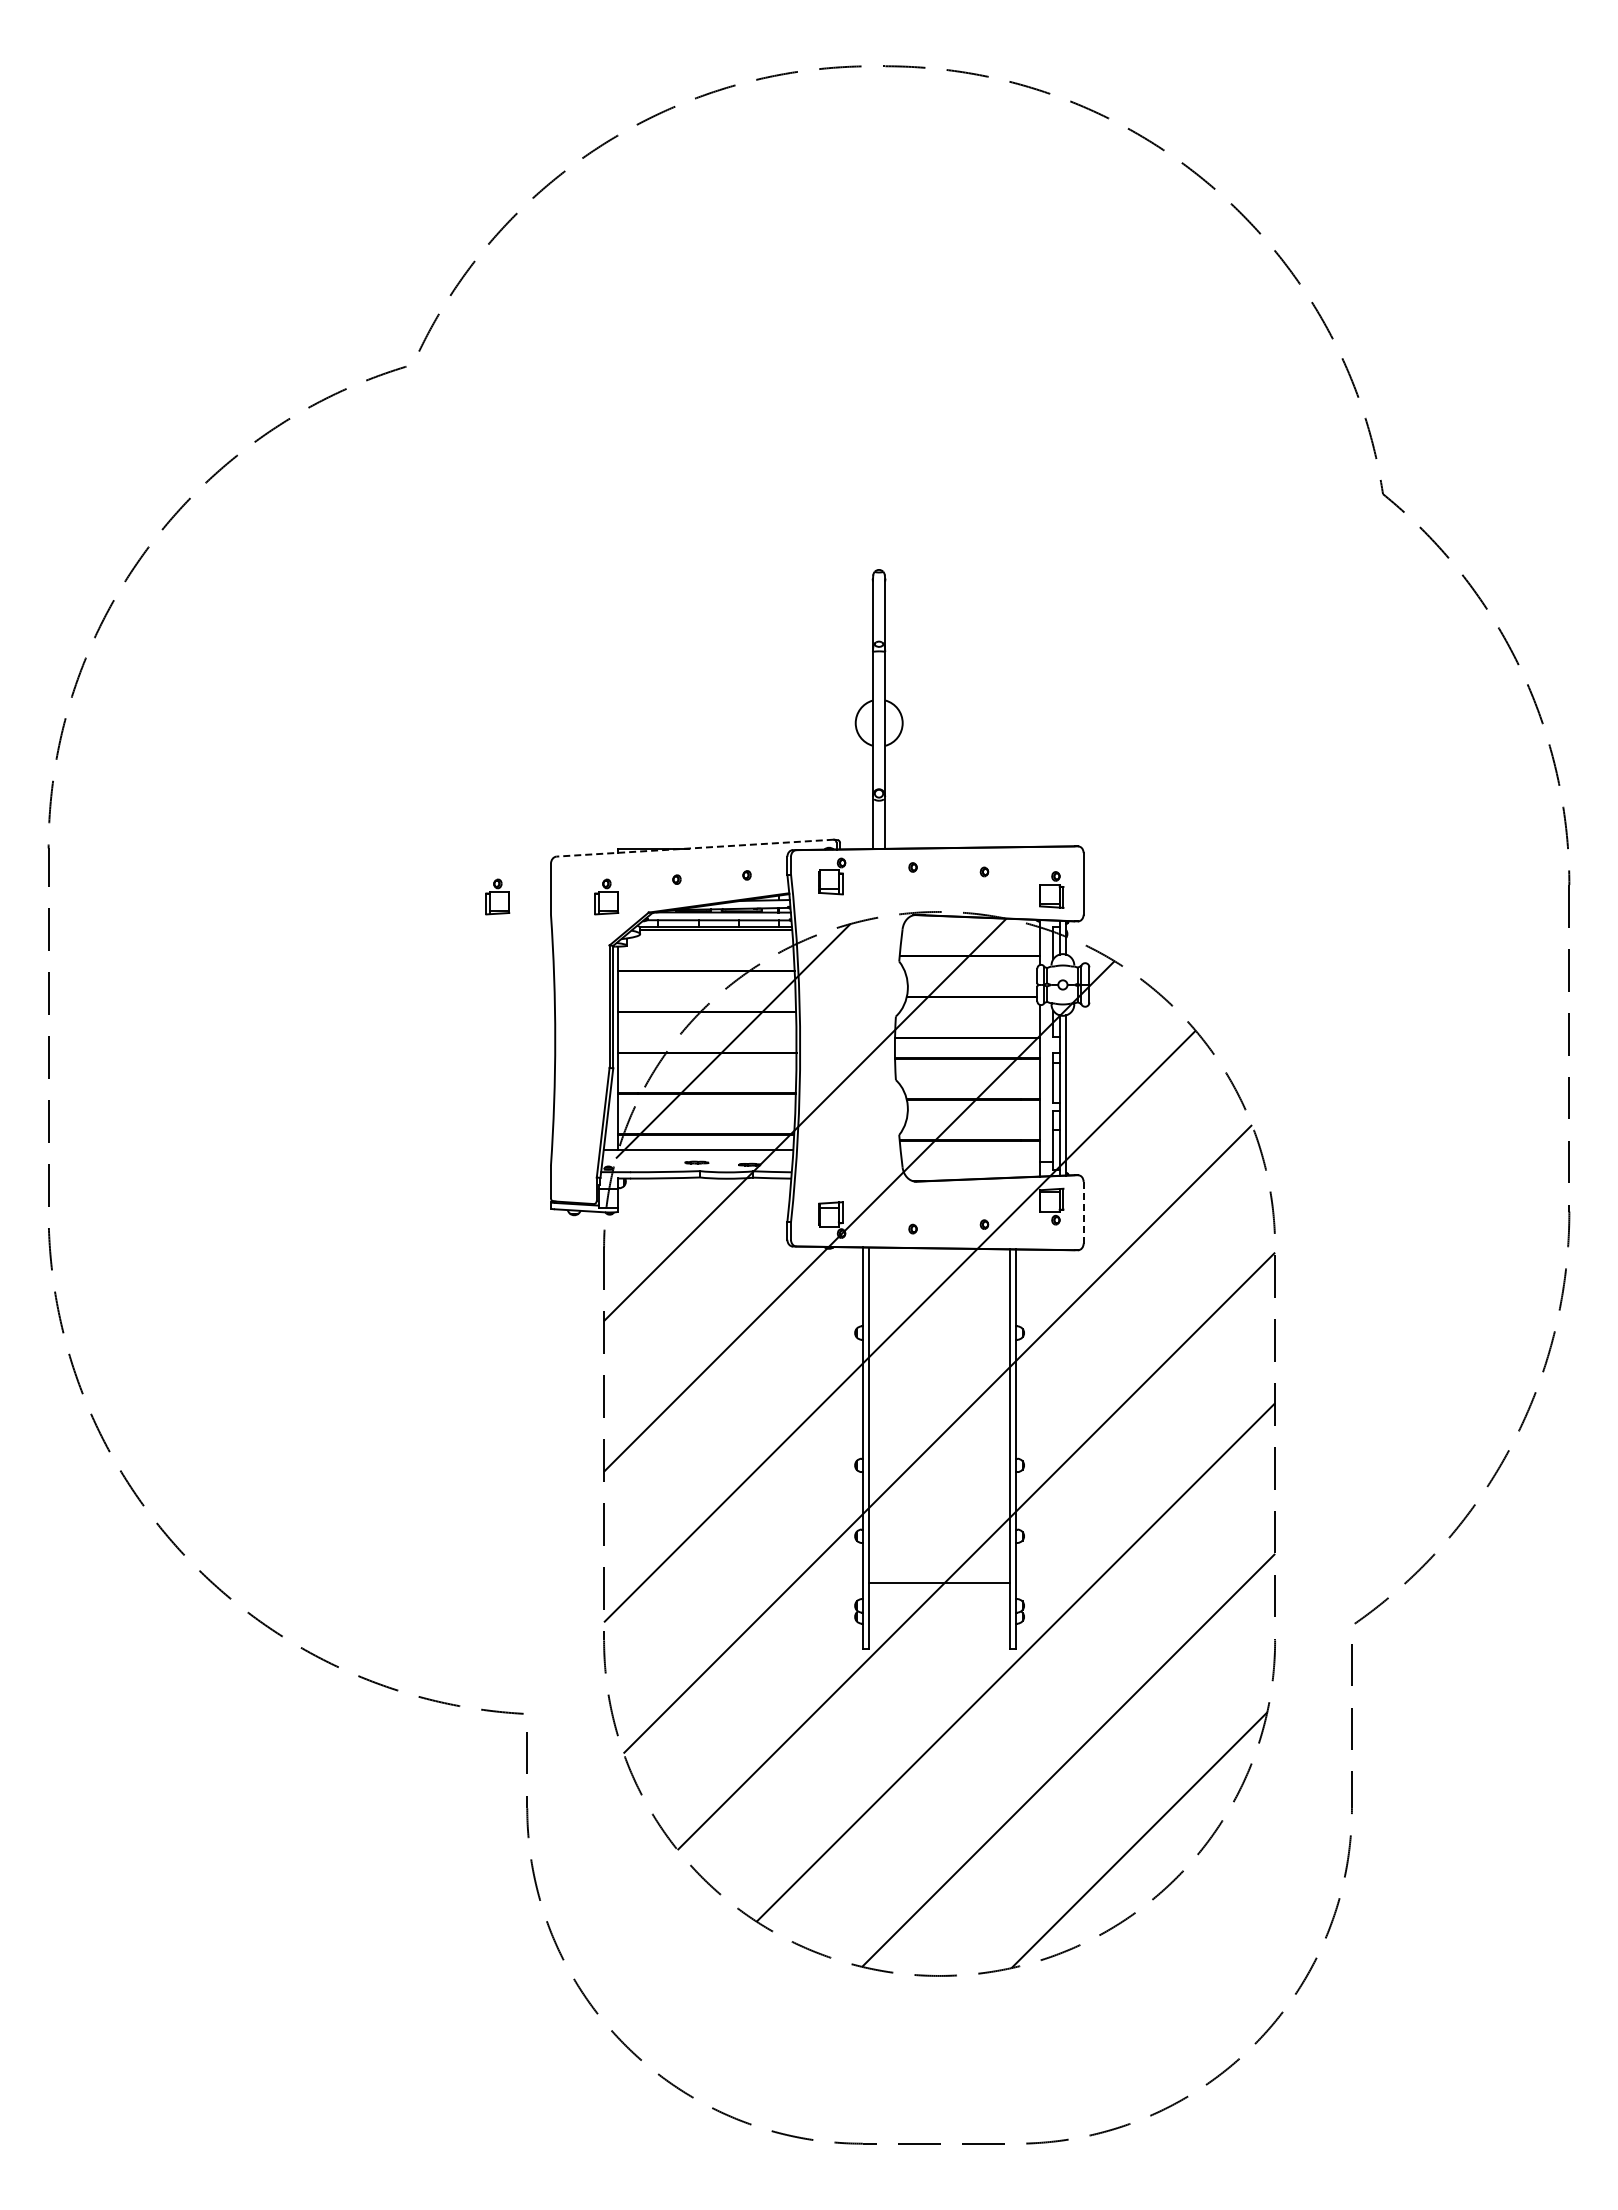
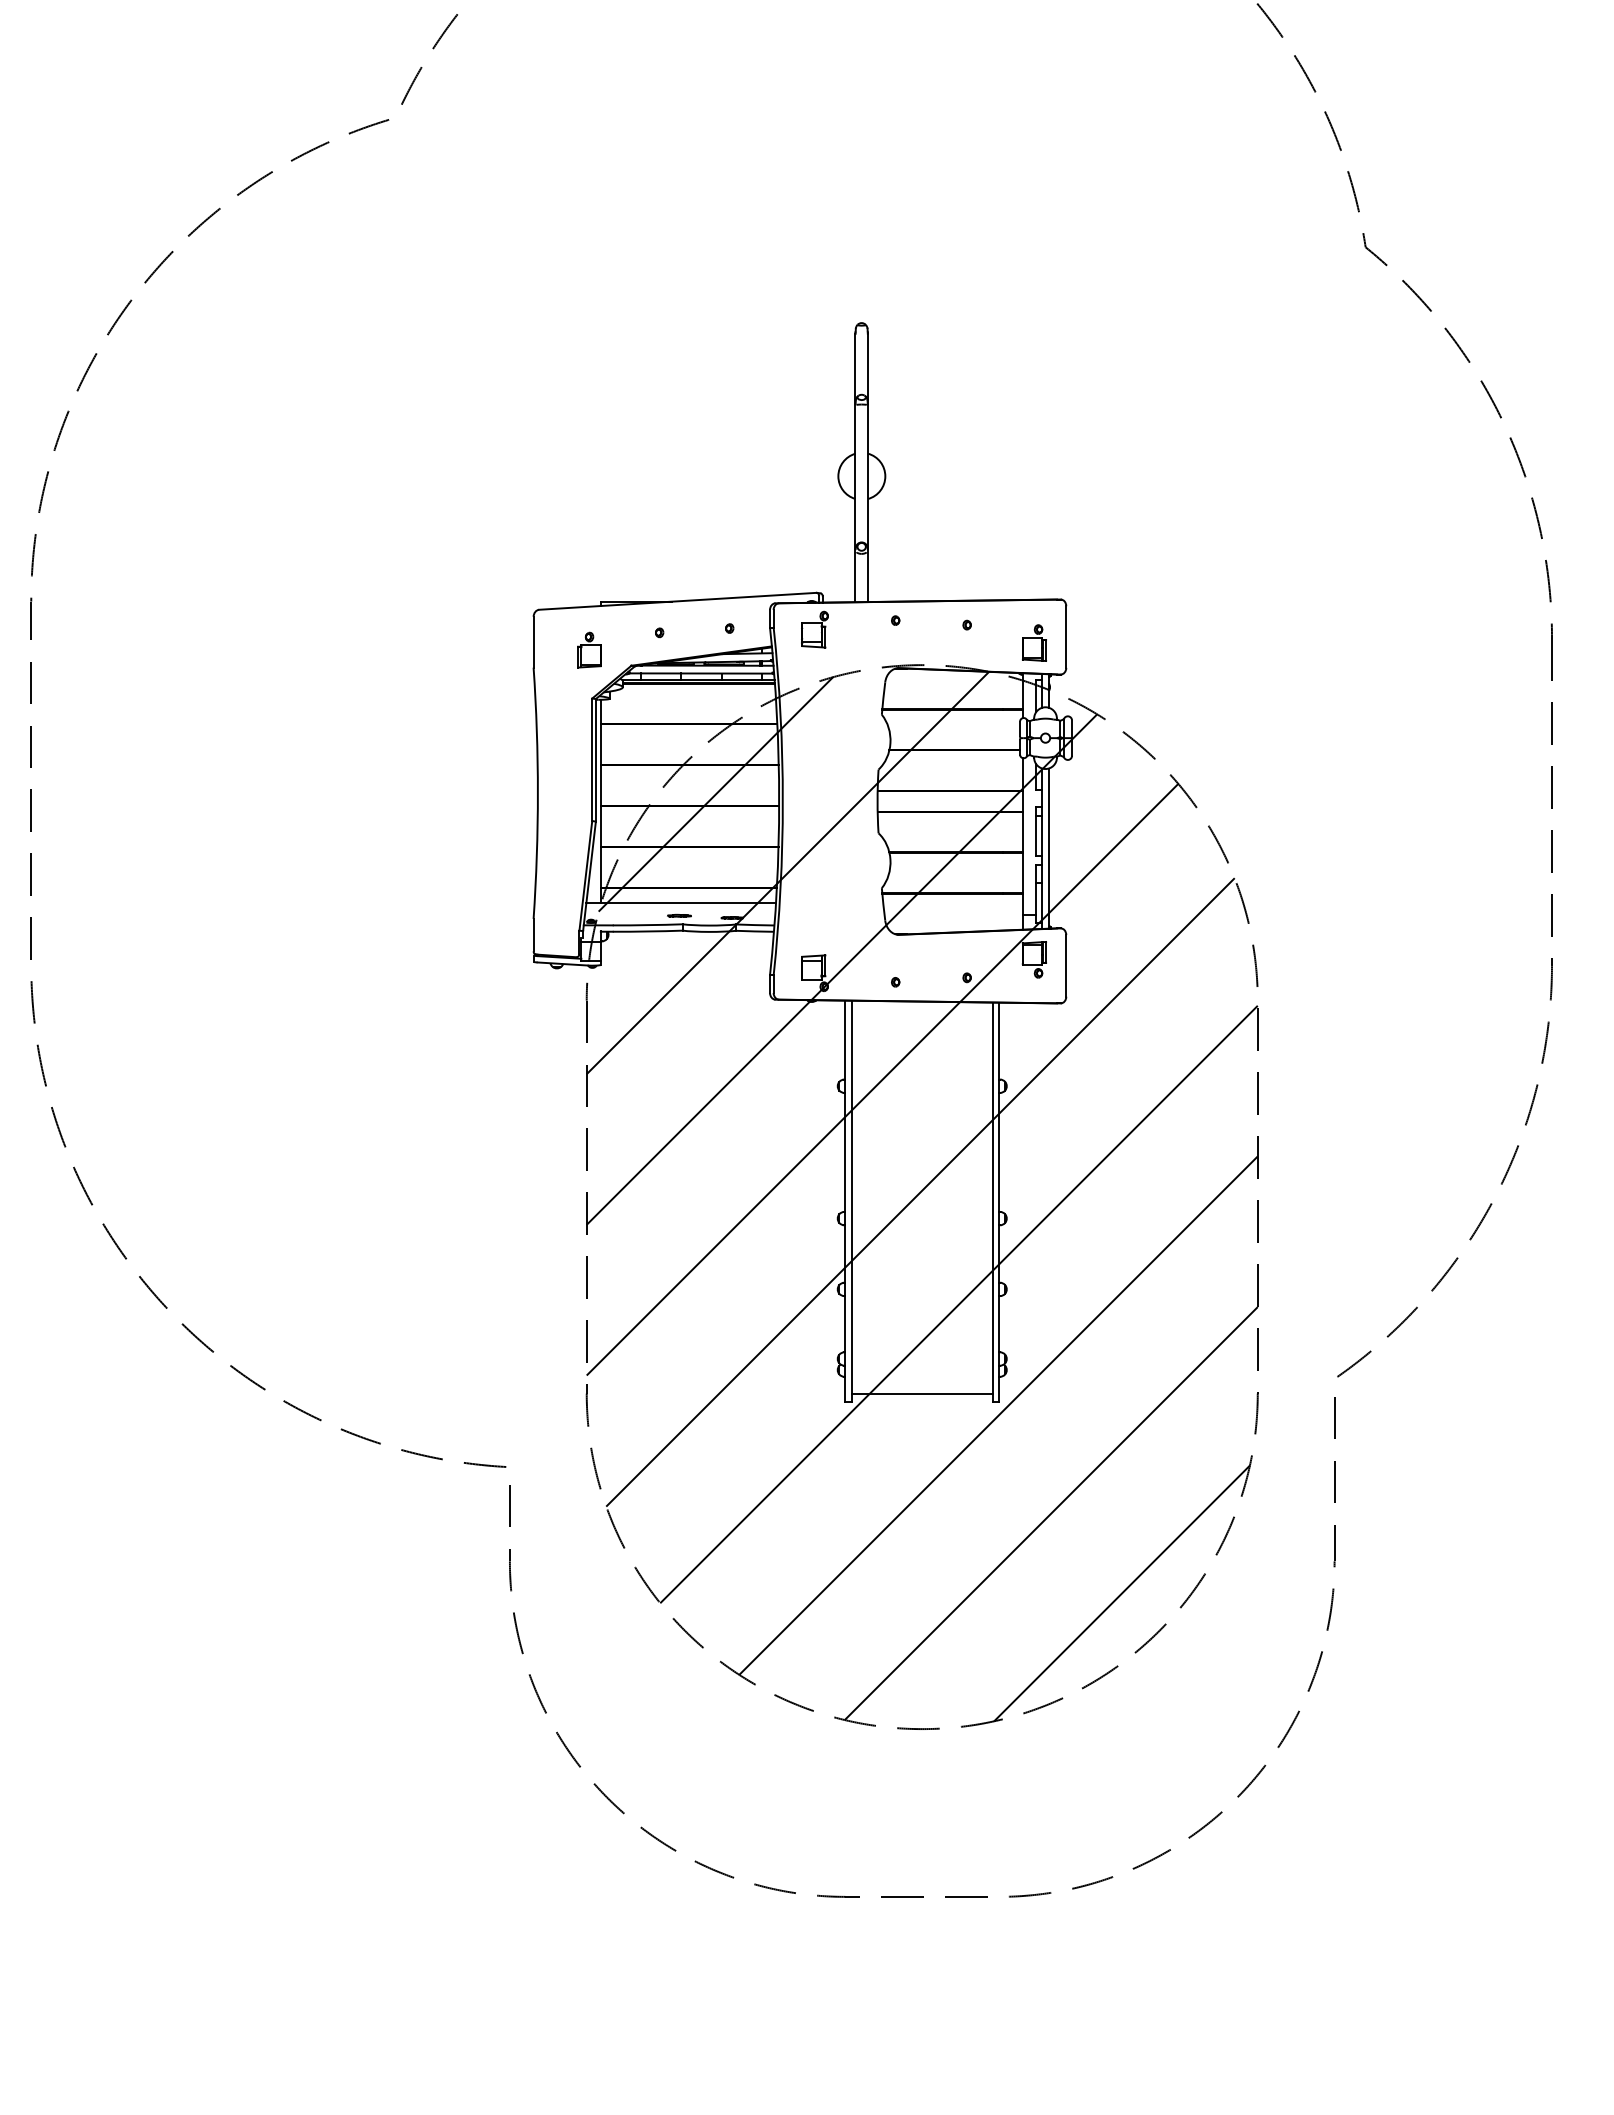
line: (695, 848) -> (678, 601), dashed -> solid
part: (497, 896) -> (480, 649), removed
line: (1083, 1212) -> (1066, 965), dashed -> solid
line: (939, 1583) -> (922, 1393), moved

